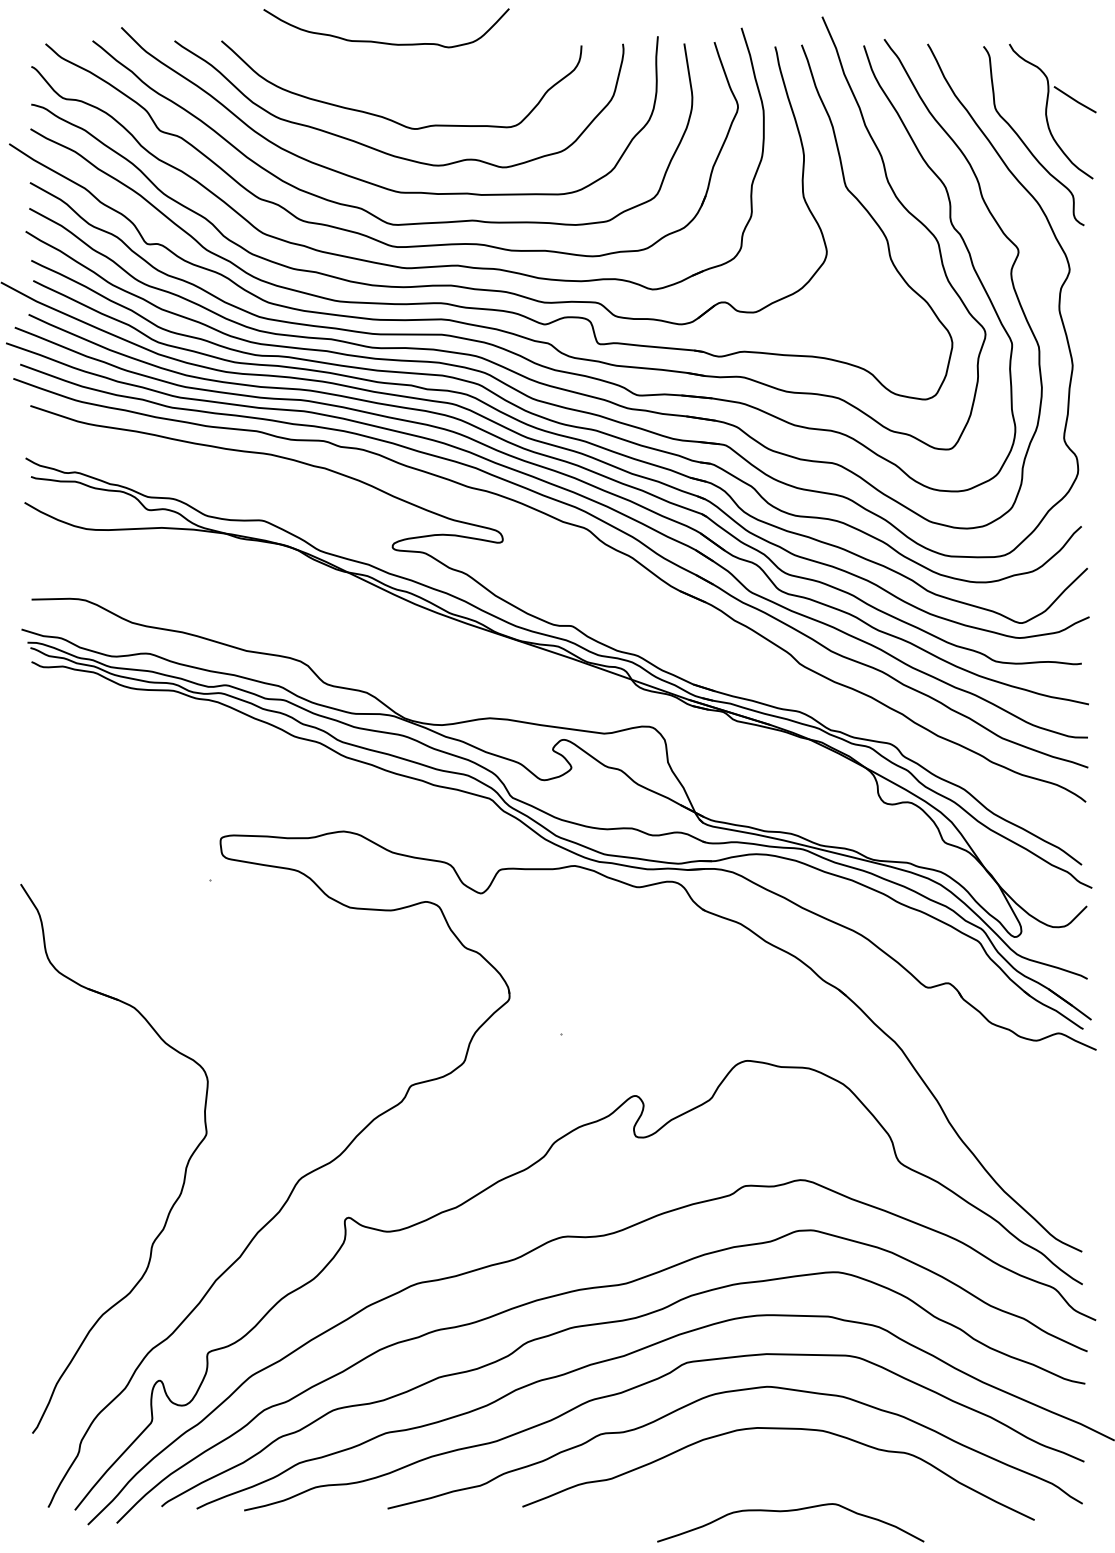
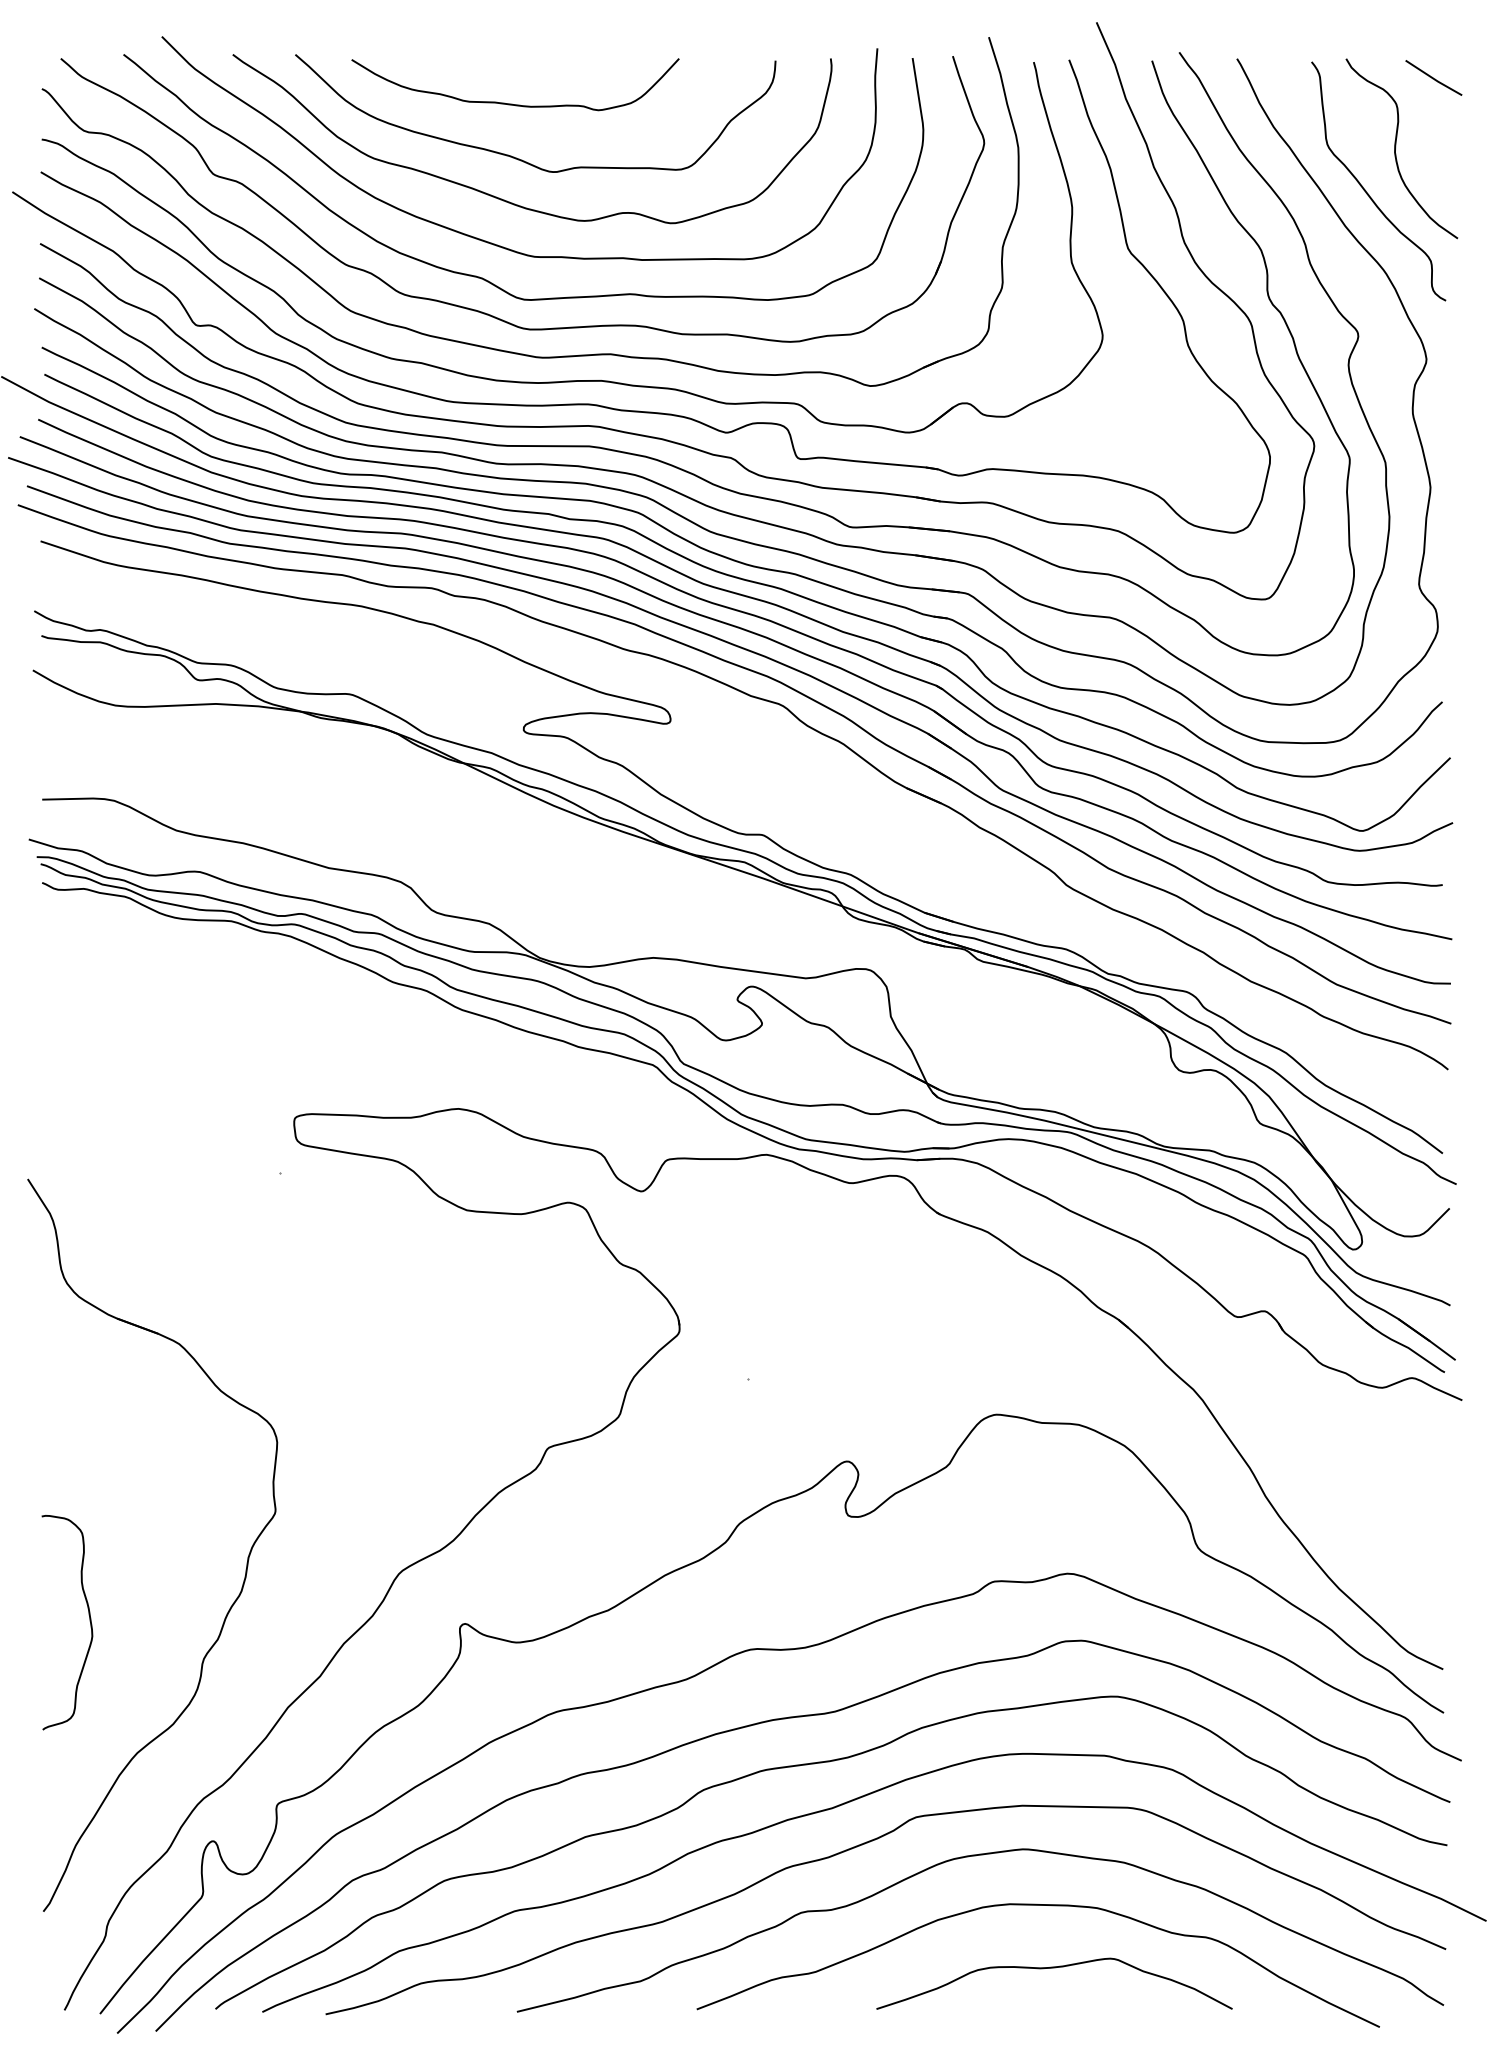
curve: (384, 42) -> (512, 103), moved
line: (1074, 99) -> (1433, 77), moved
curve: (67, 1215) -> (89, 1621), added
curve: (790, 1511) -> (1054, 1968), moved

